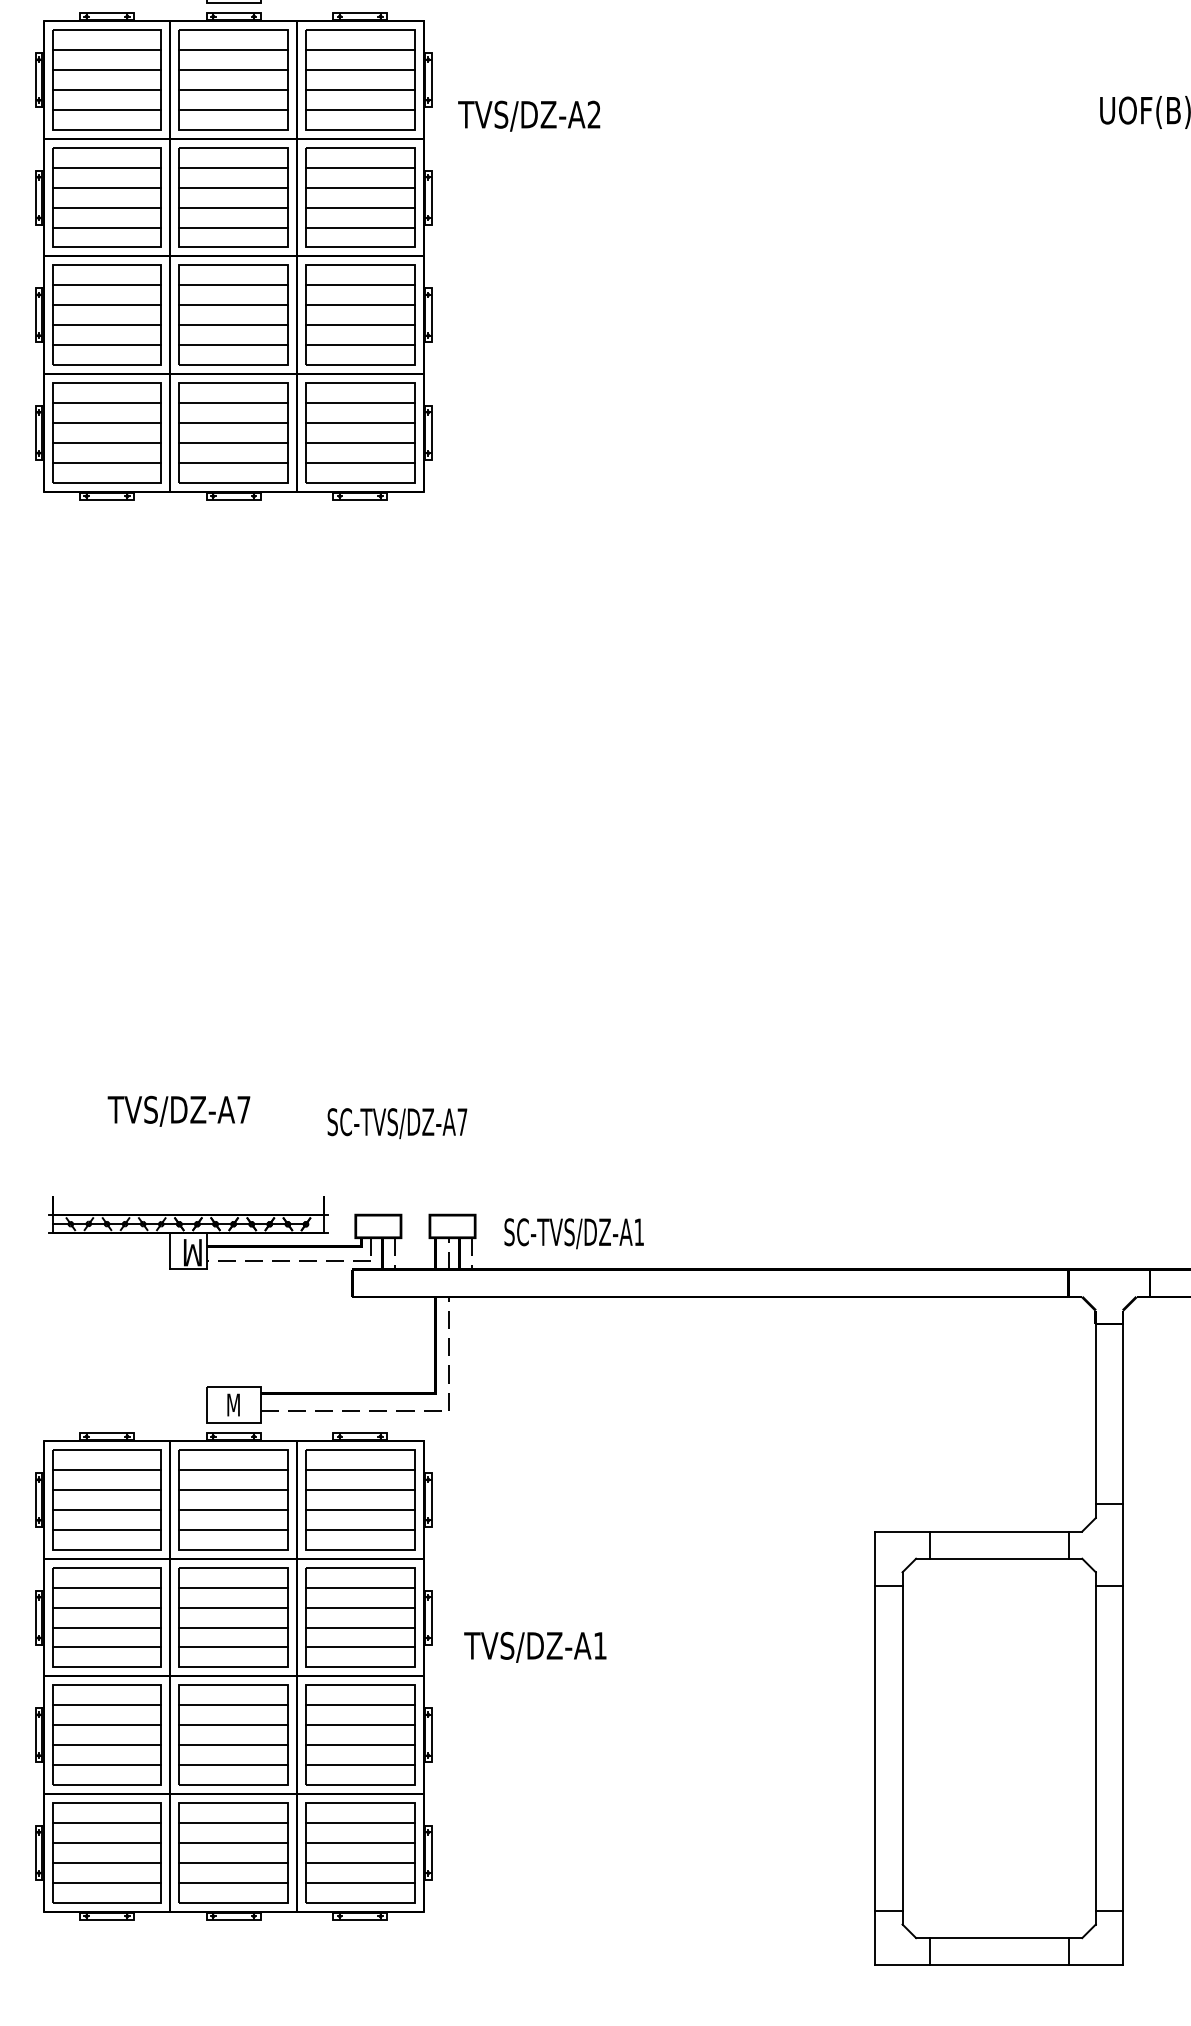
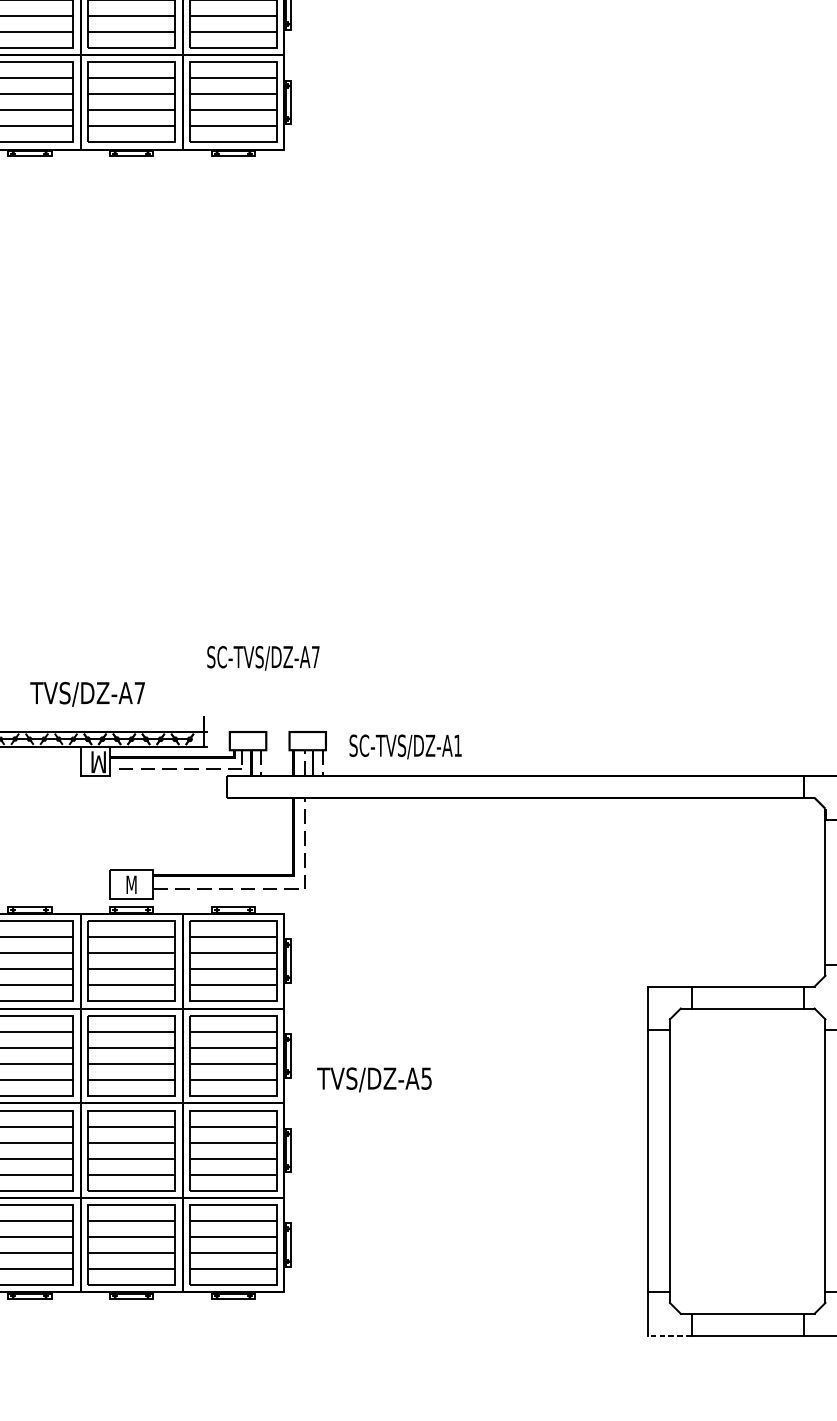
text: (178, 1110) -> (87, 693), moved
text: (600, 1645) -> (426, 1078), TVS/DZ-A1 -> TVS/DZ-A5
line: (902, 1965) -> (669, 1335), solid -> dashed

